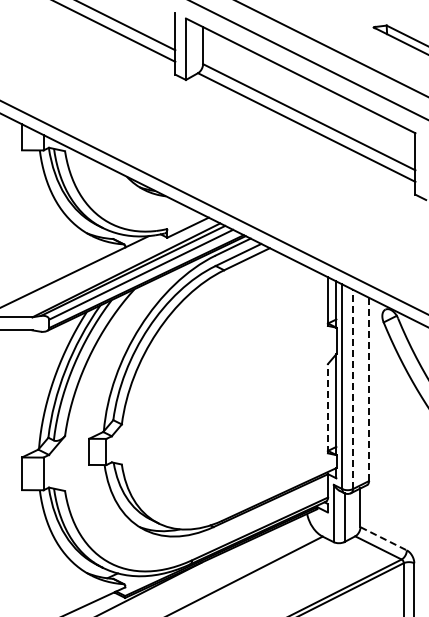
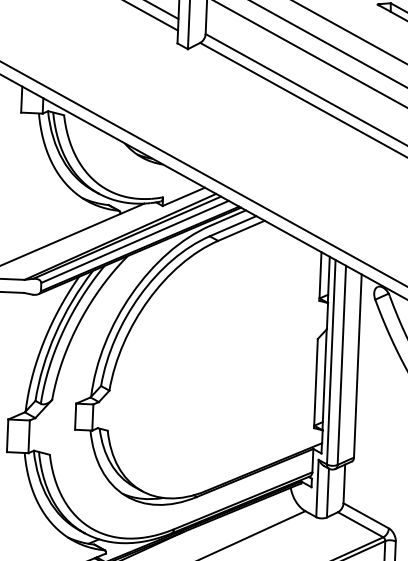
line: (353, 389) -> (342, 365), dashed -> solid
line: (369, 389) -> (358, 366), dashed -> solid
line: (327, 408) -> (315, 383), dashed -> solid
line: (383, 538) -> (366, 515), dashed -> solid

